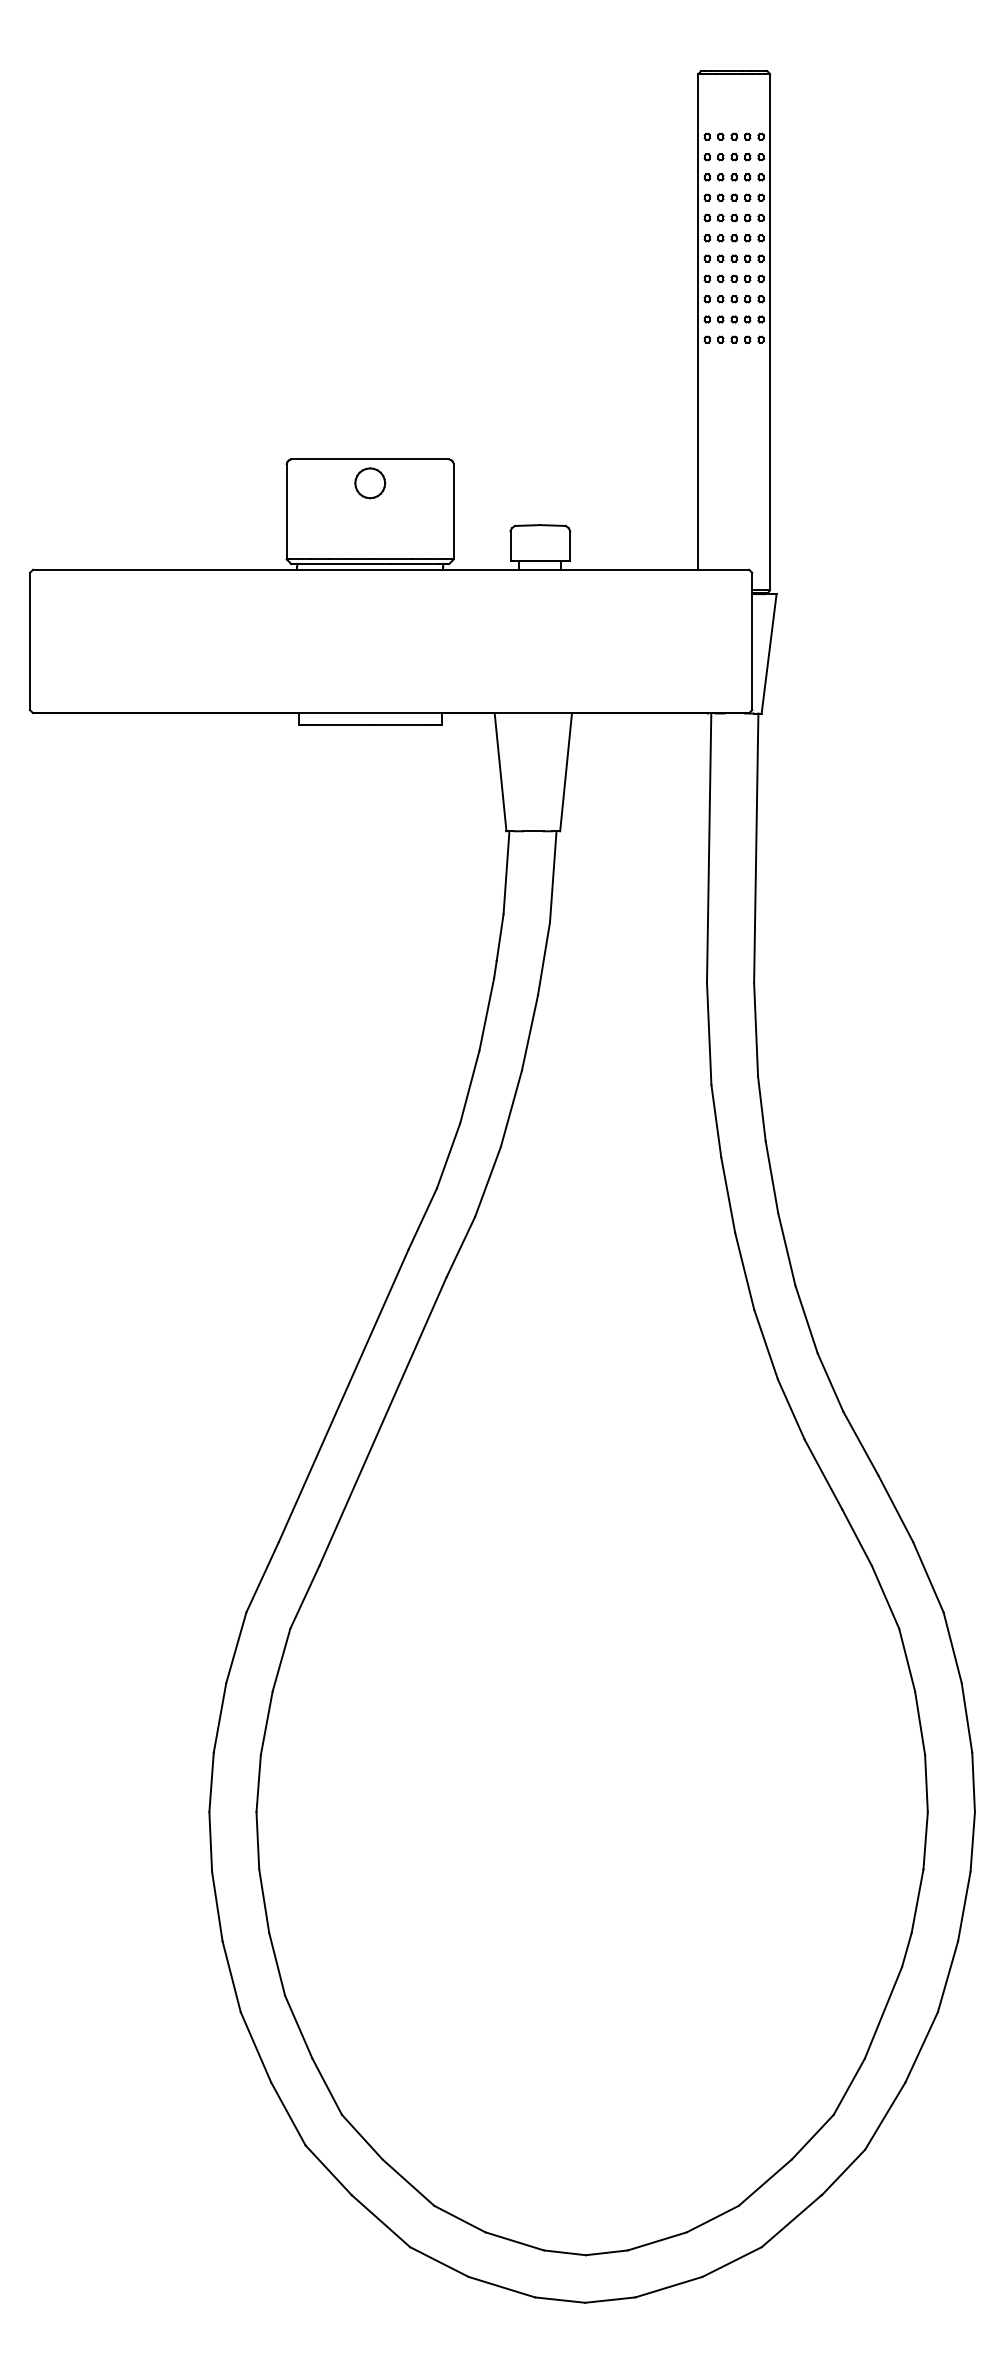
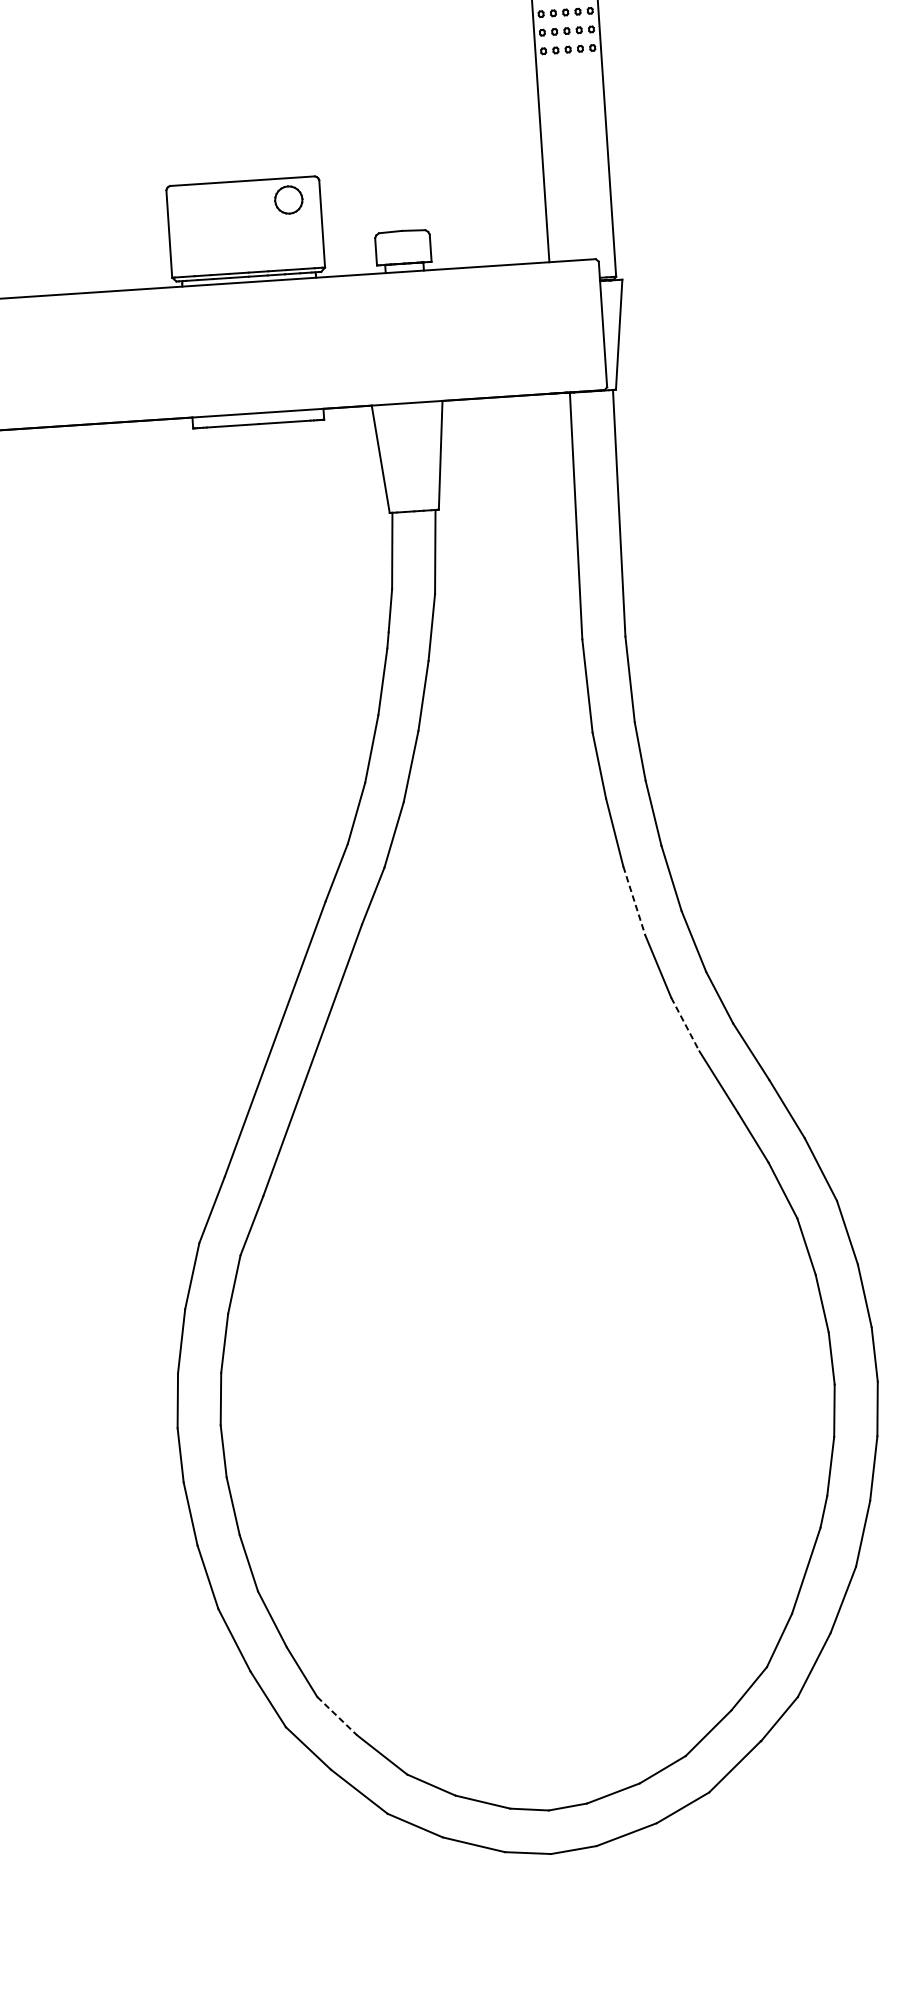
part: (370, 483) -> (289, 200), moved
line: (744, 1271) -> (634, 901), solid -> dashed
line: (791, 1410) -> (685, 1025), solid -> dashed
line: (362, 2137) -> (337, 1716), solid -> dashed

